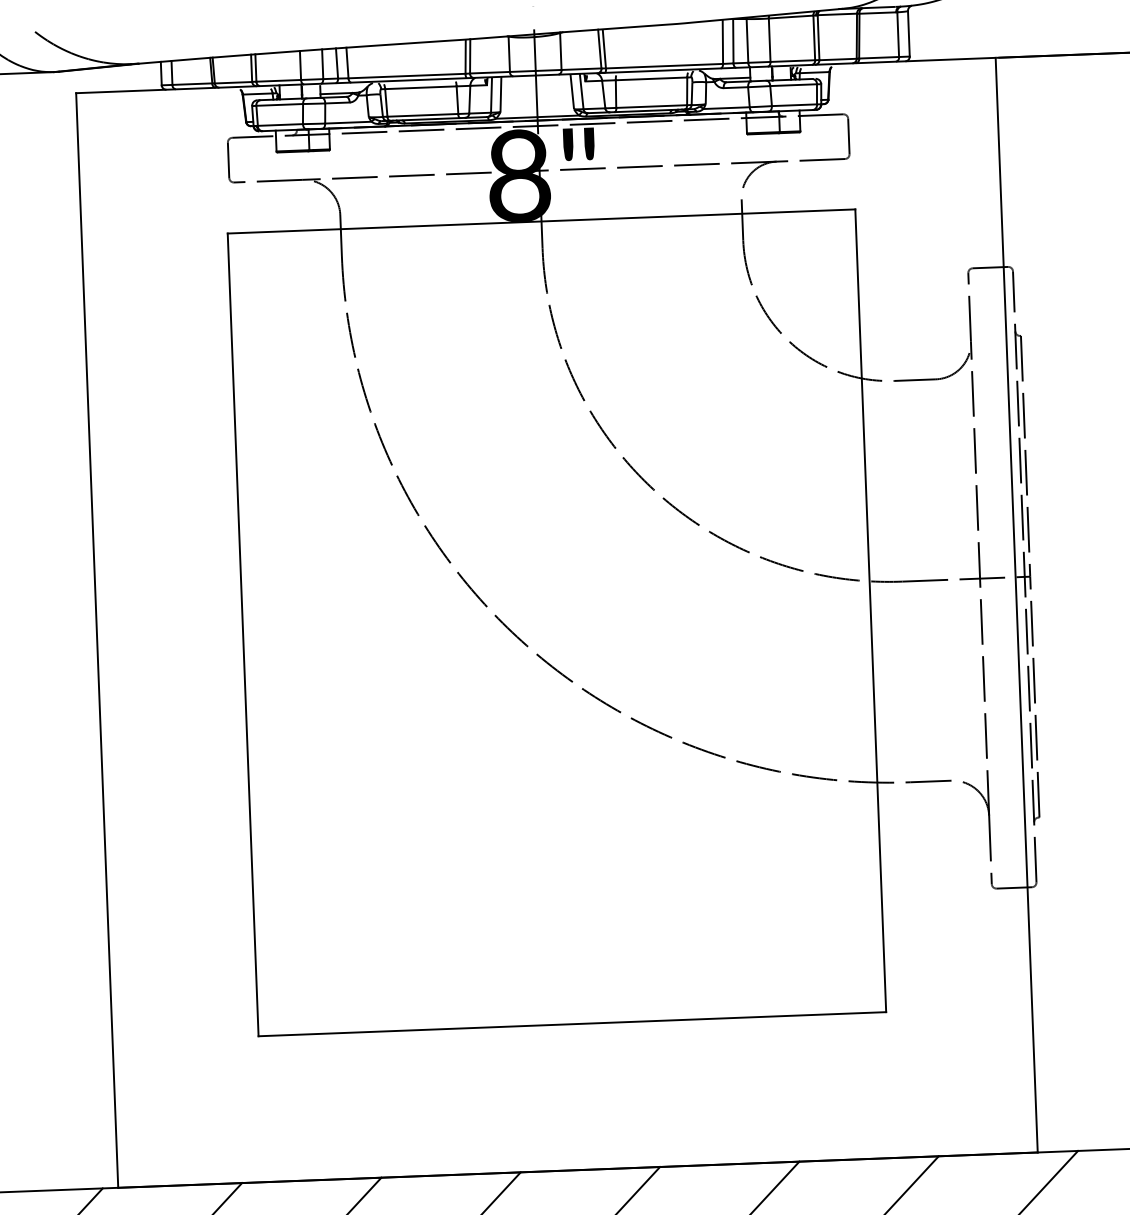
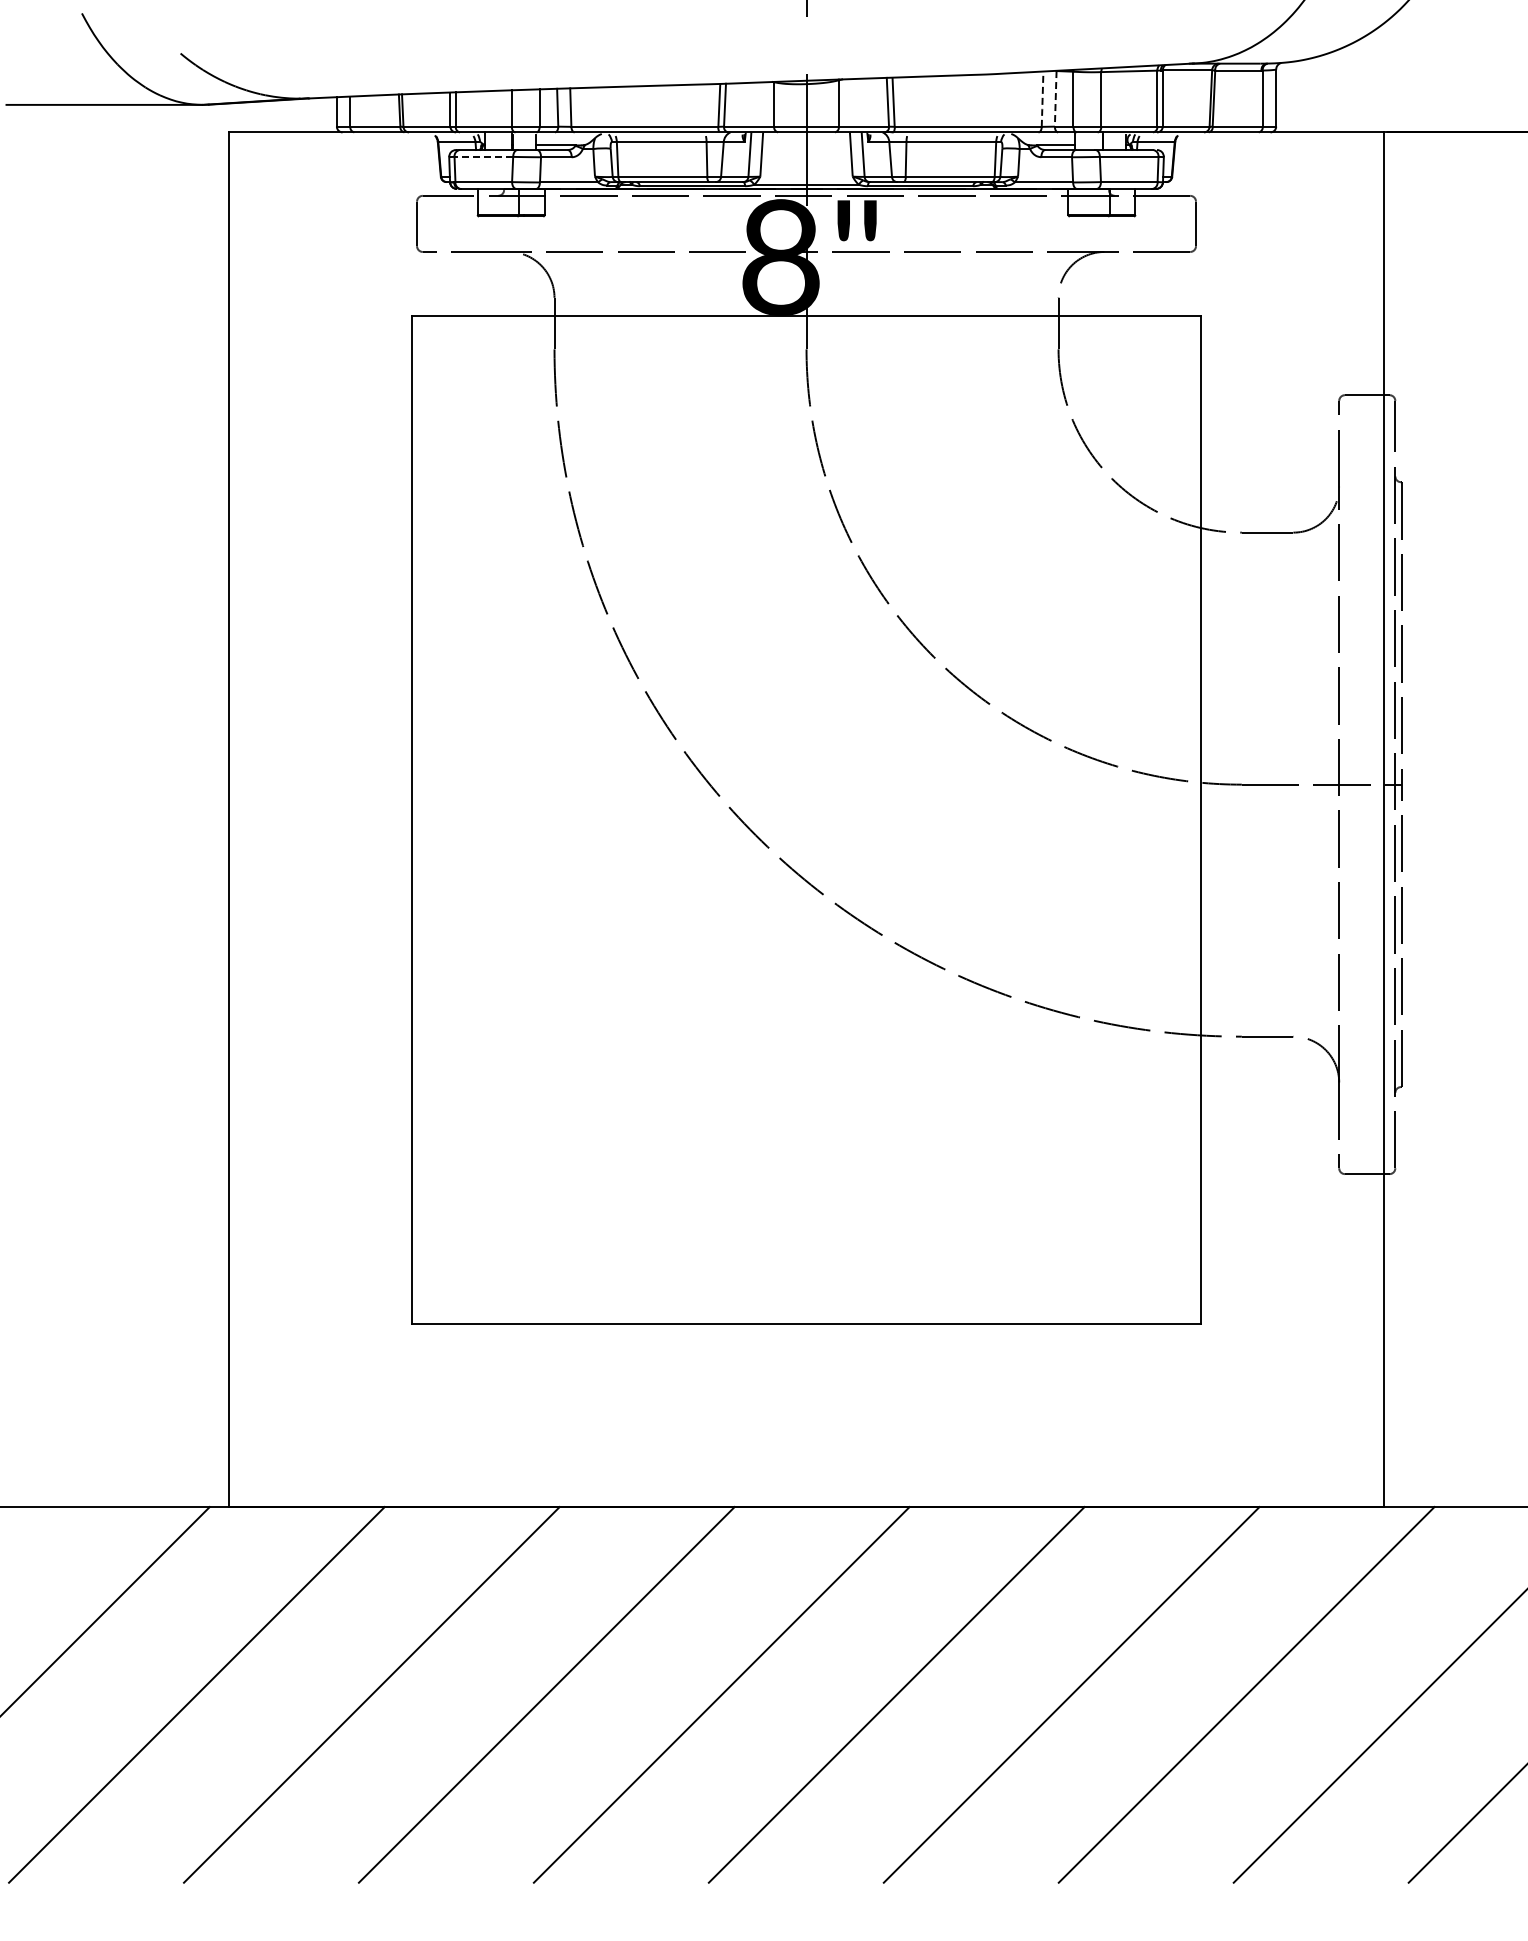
line: (733, 40) -> (1055, 98), solid -> dashed
line: (722, 42) -> (1042, 99), solid -> dashed
line: (279, 104) -> (483, 156), solid -> dashed

